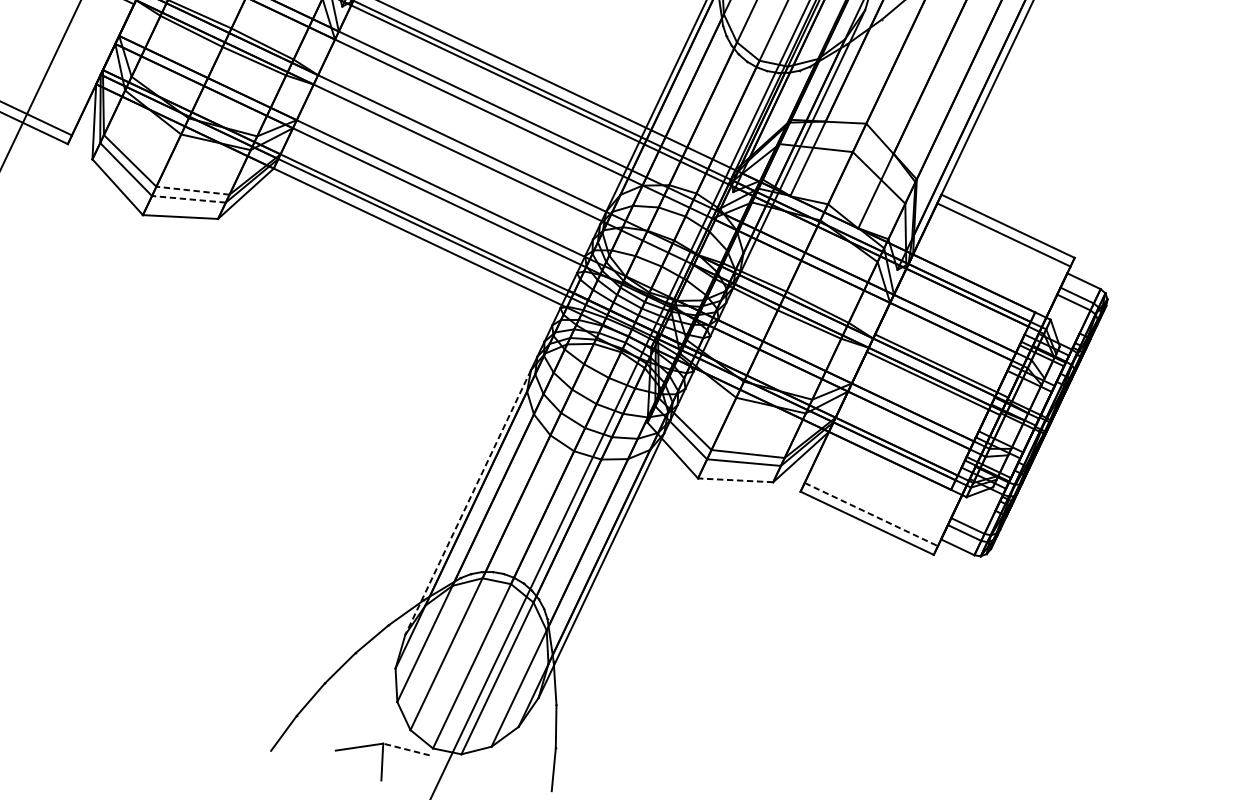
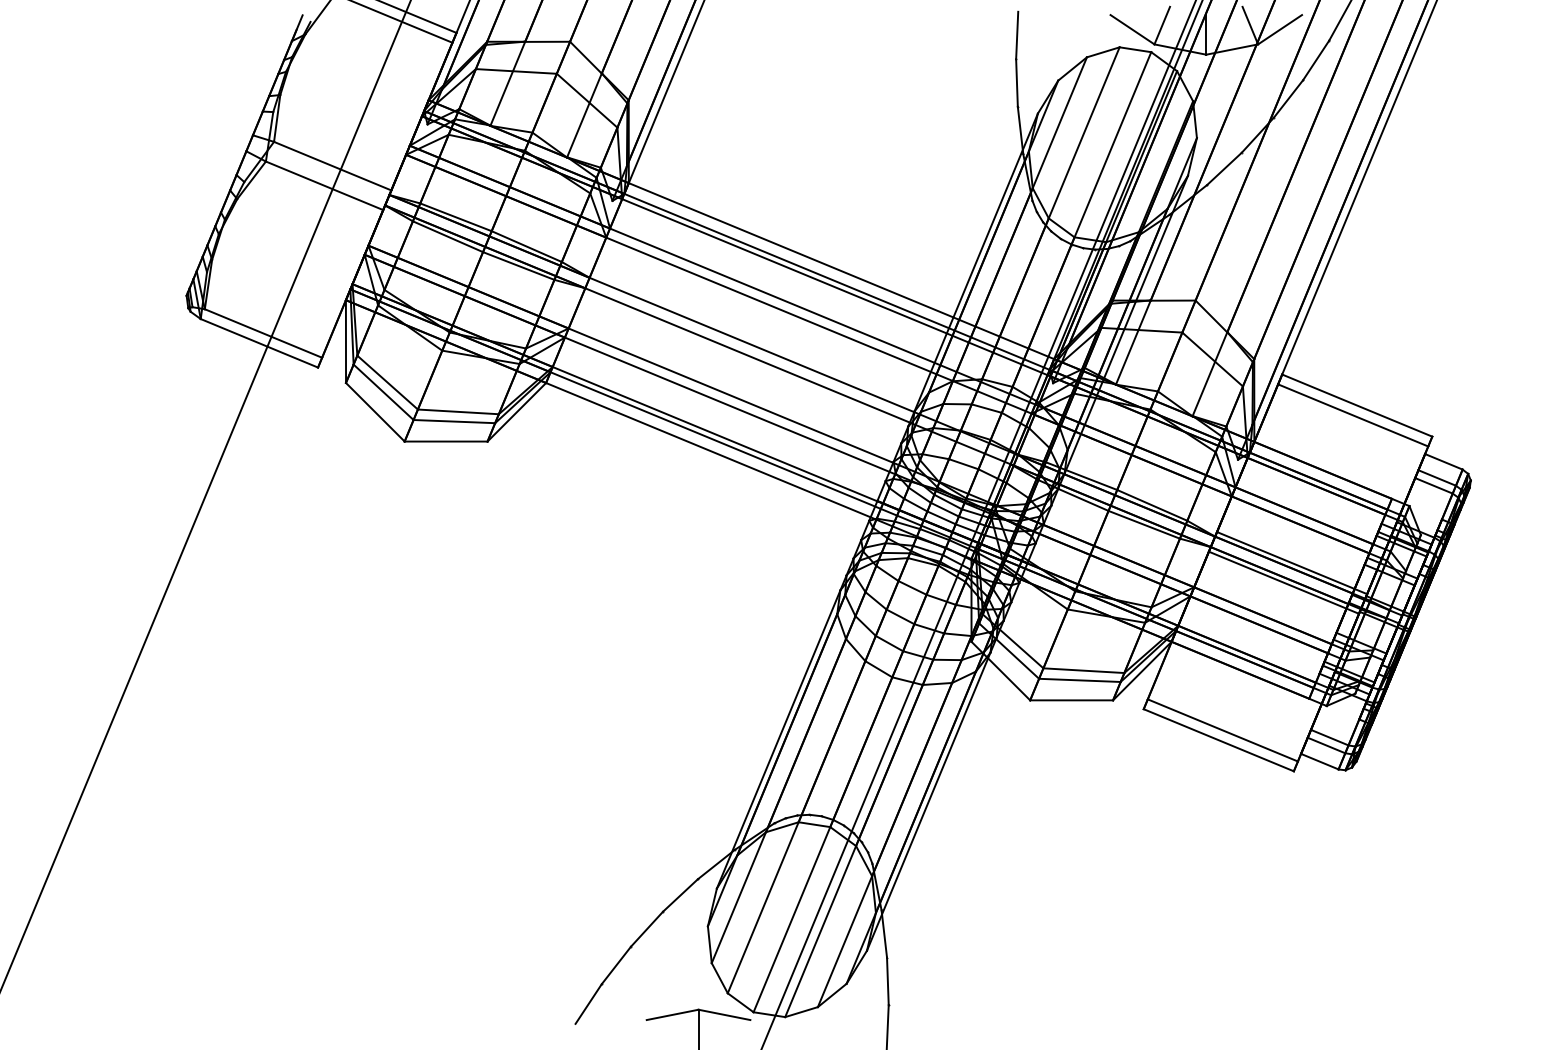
line: (193, 190) -> (458, 411), dashed -> solid
line: (189, 199) -> (454, 421), dashed -> solid
line: (735, 480) -> (1071, 700), dashed -> solid
line: (468, 502) -> (778, 739), dashed -> solid
line: (871, 514) -> (1223, 730), dashed -> solid
line: (405, 749) -> (723, 1014), dashed -> solid

